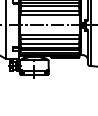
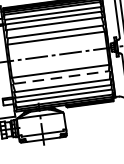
line: (50, 39) -> (62, 78), solid -> dashed

